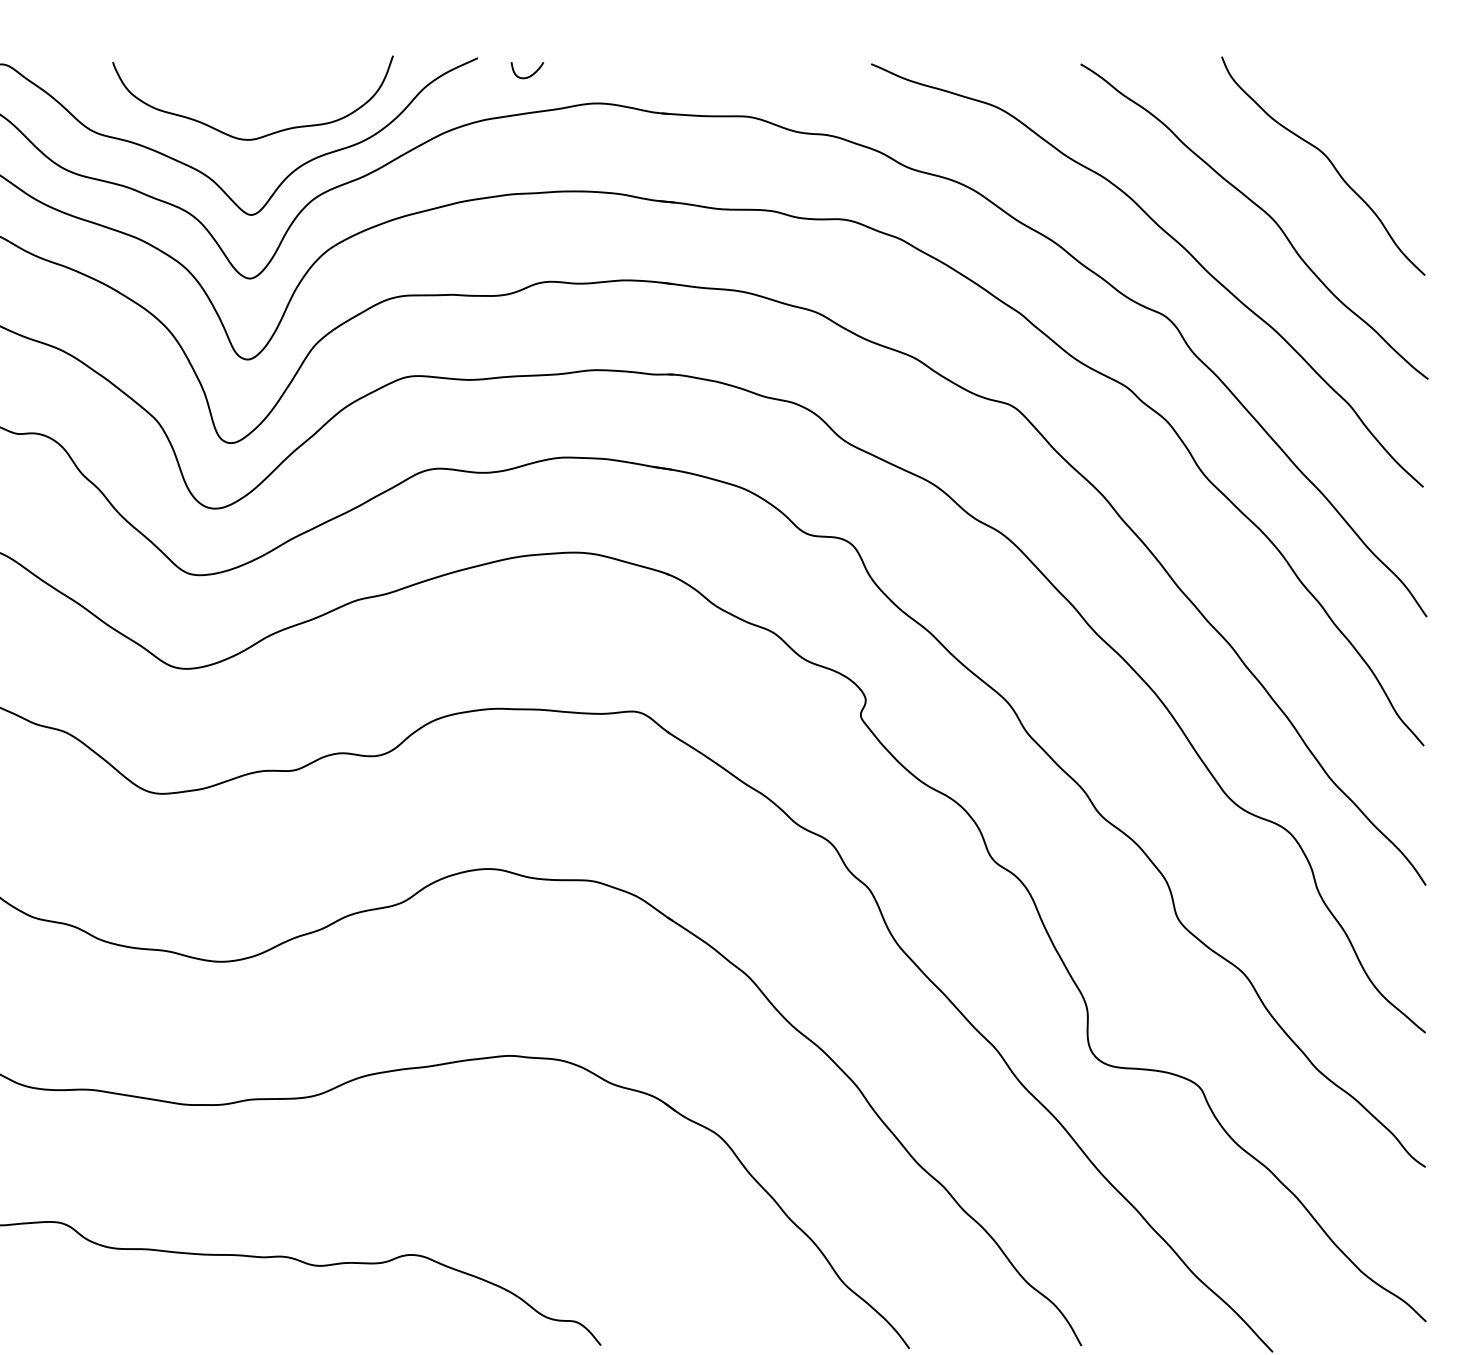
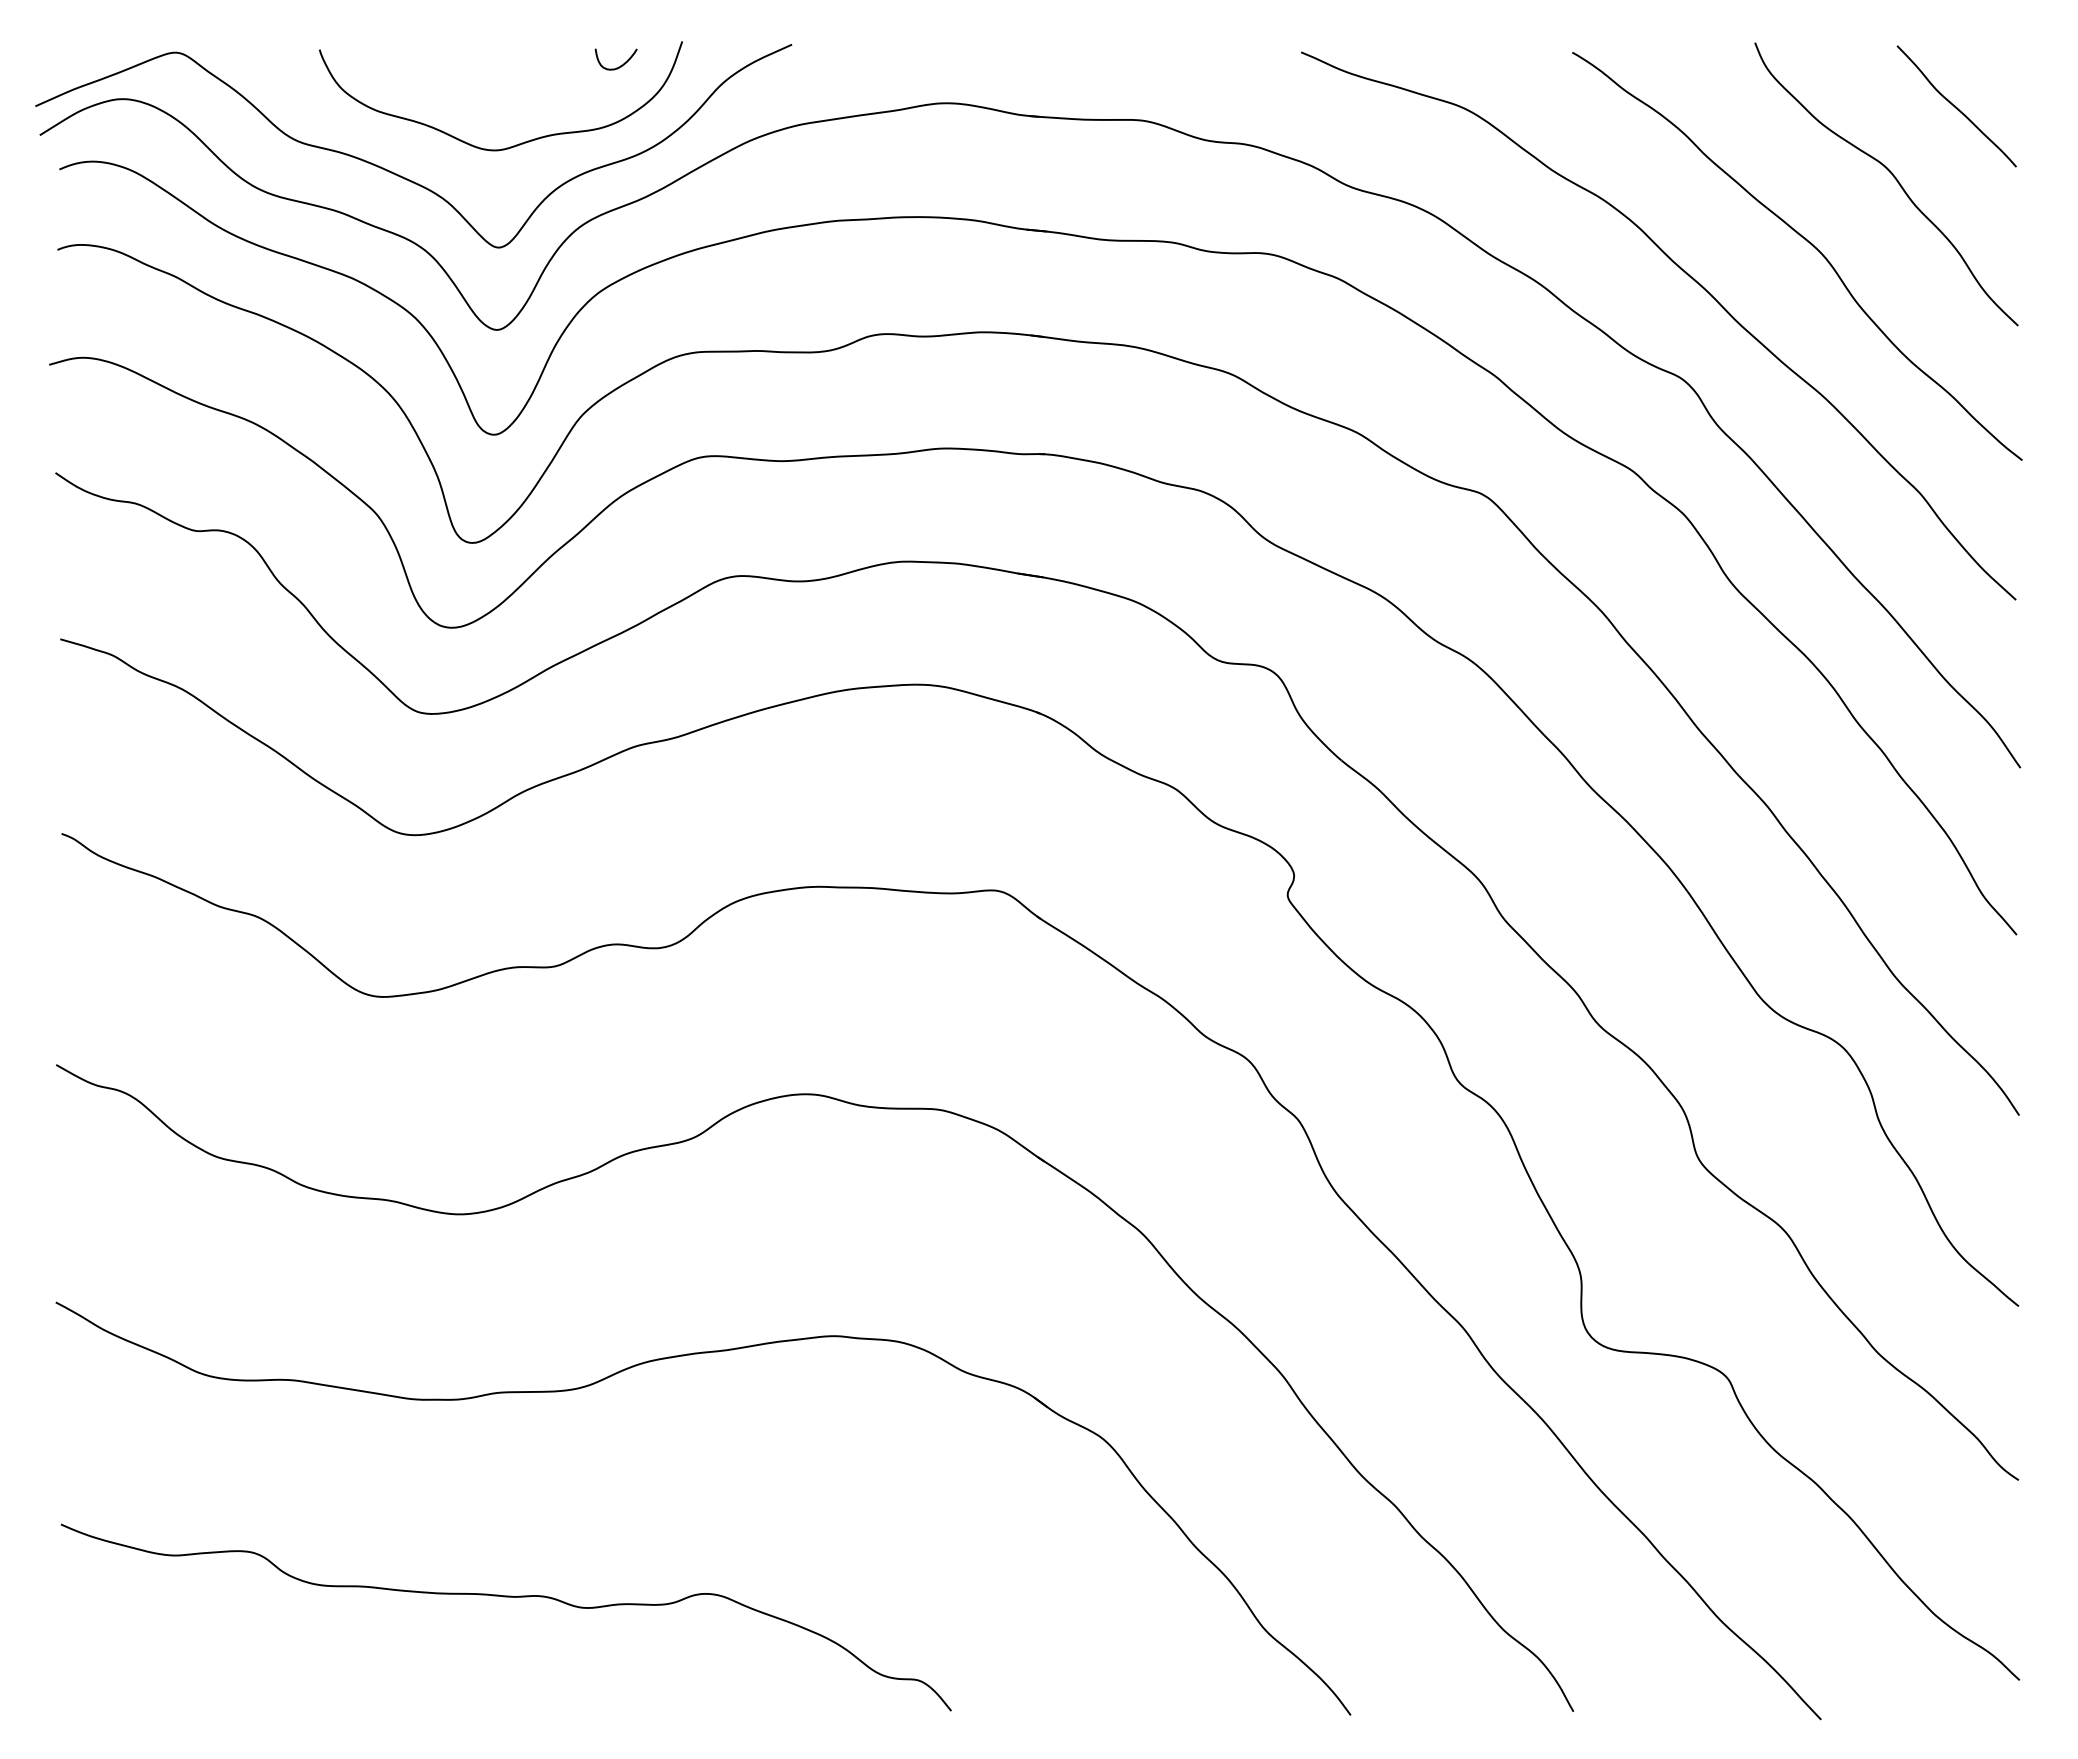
curve: (529, 75) -> (618, 66), moved
curve: (1377, 105) -> (1956, 106), added

